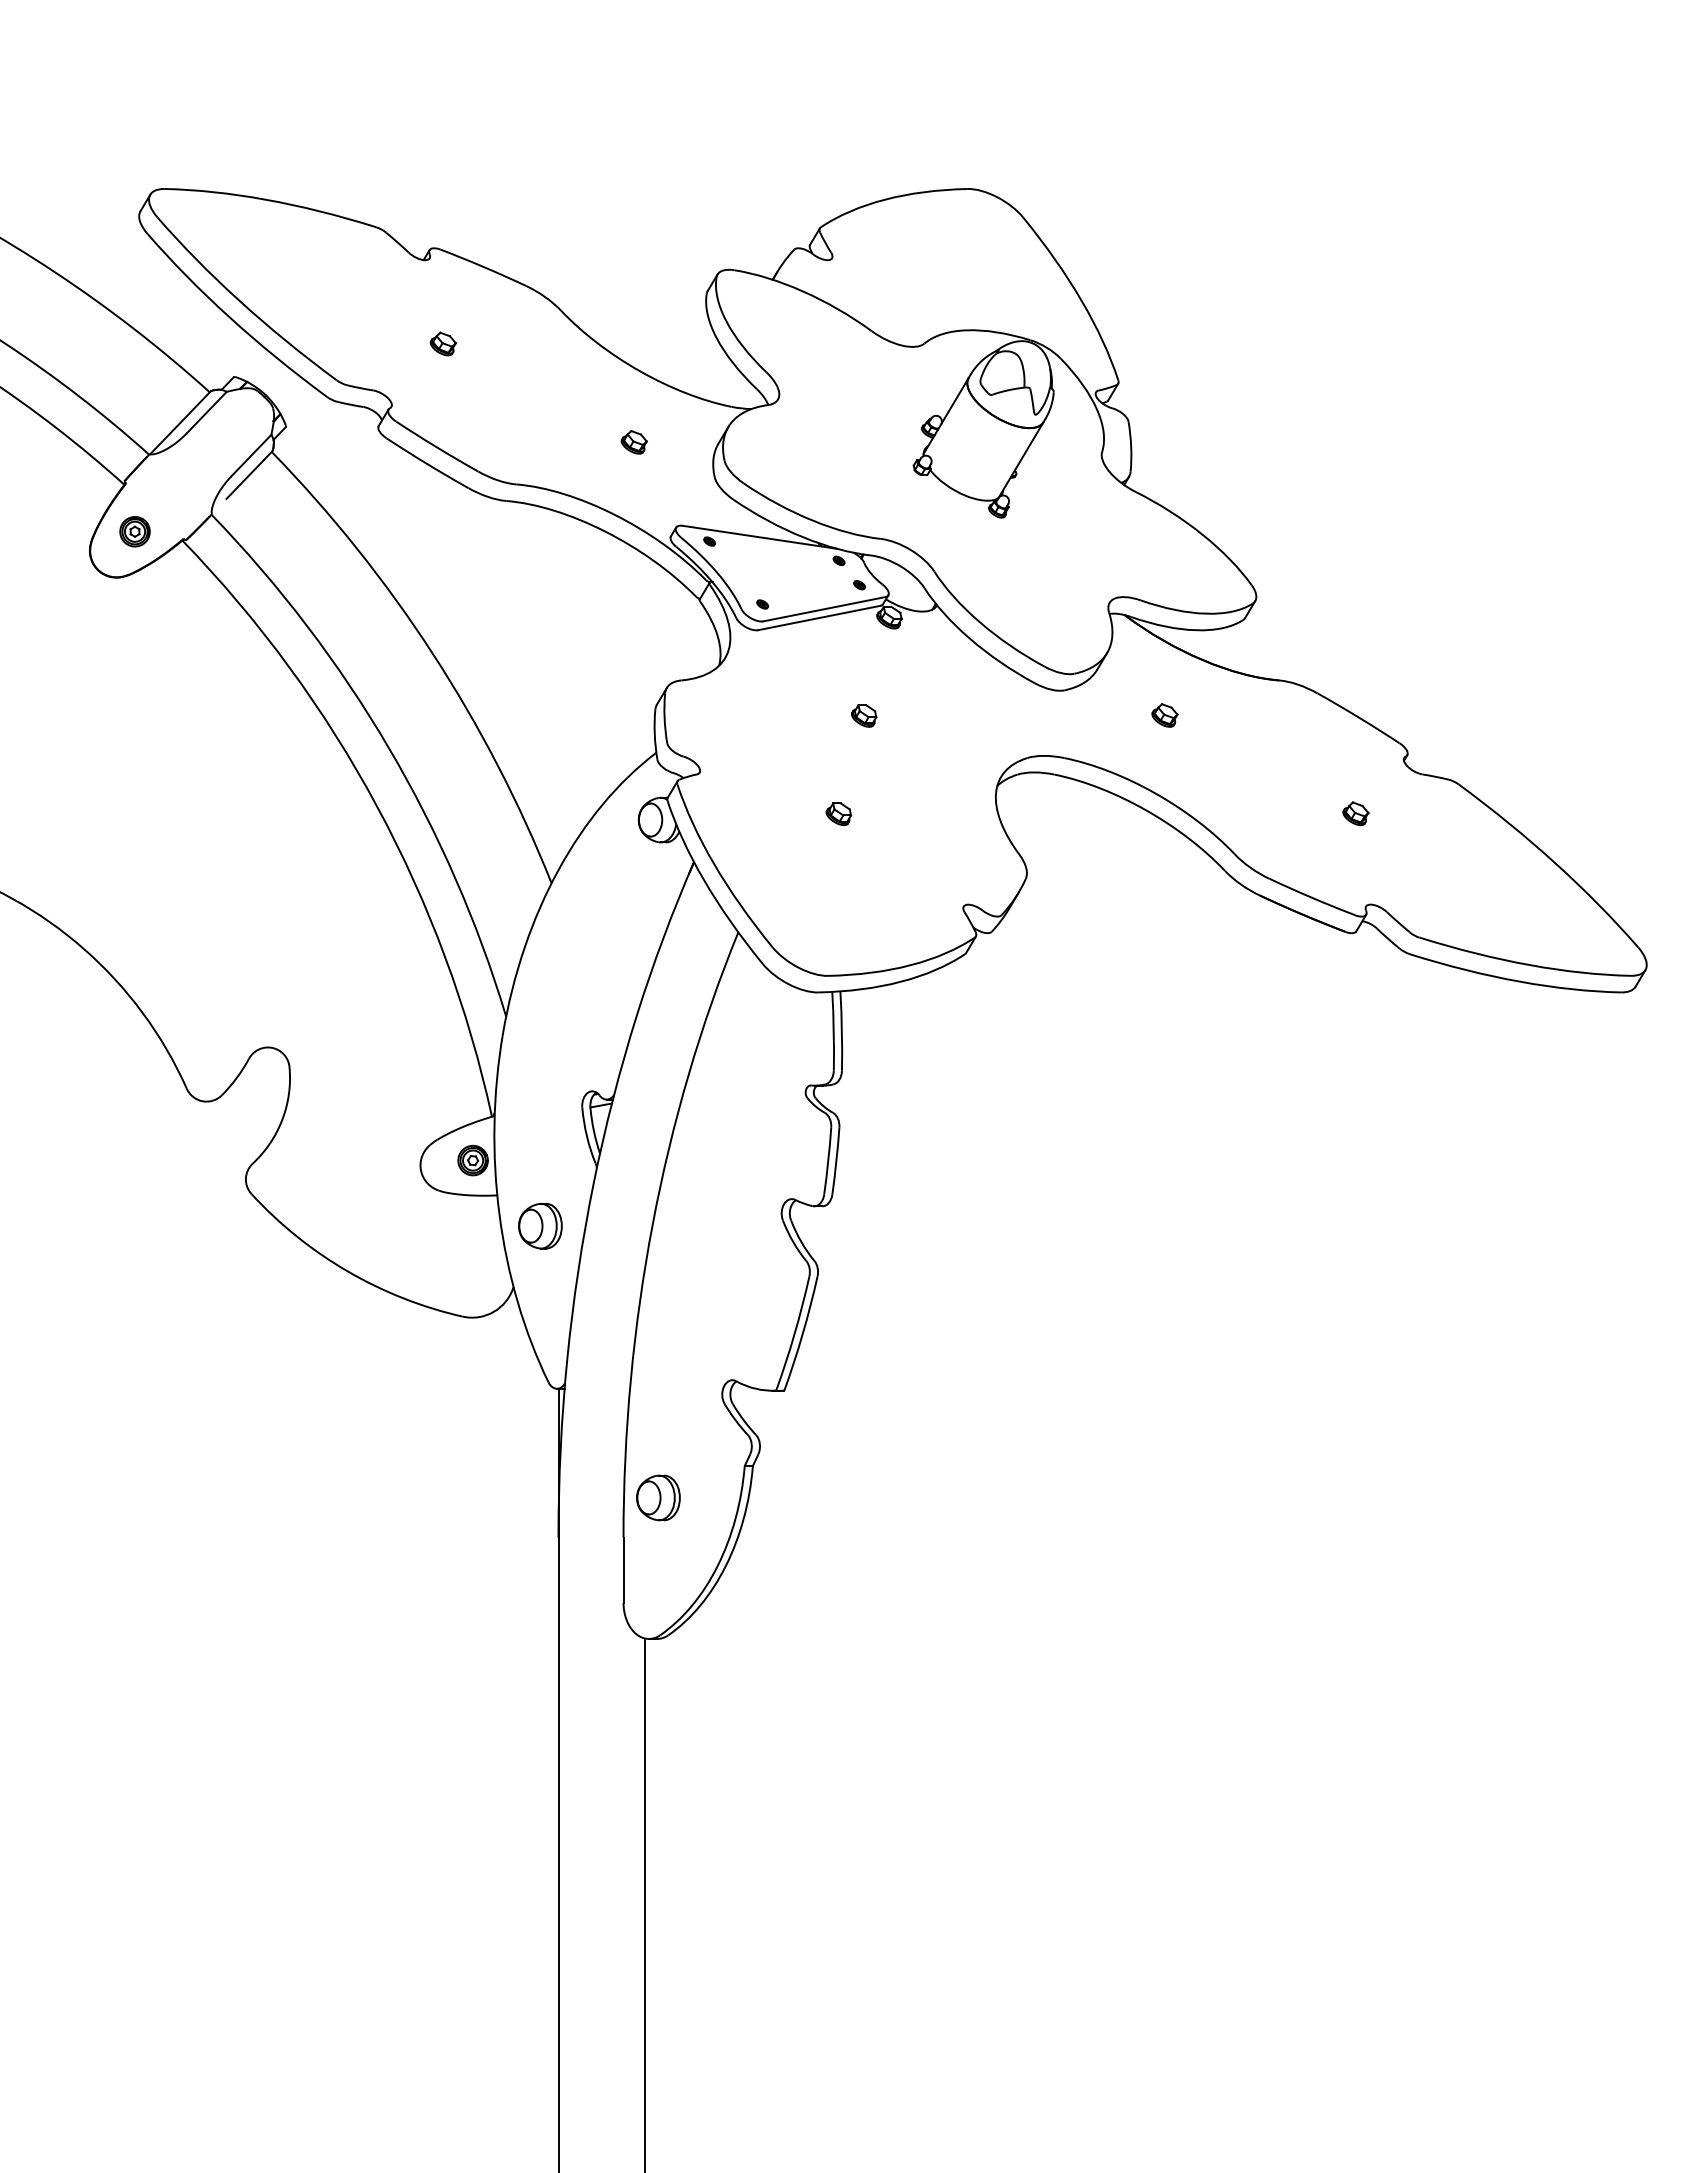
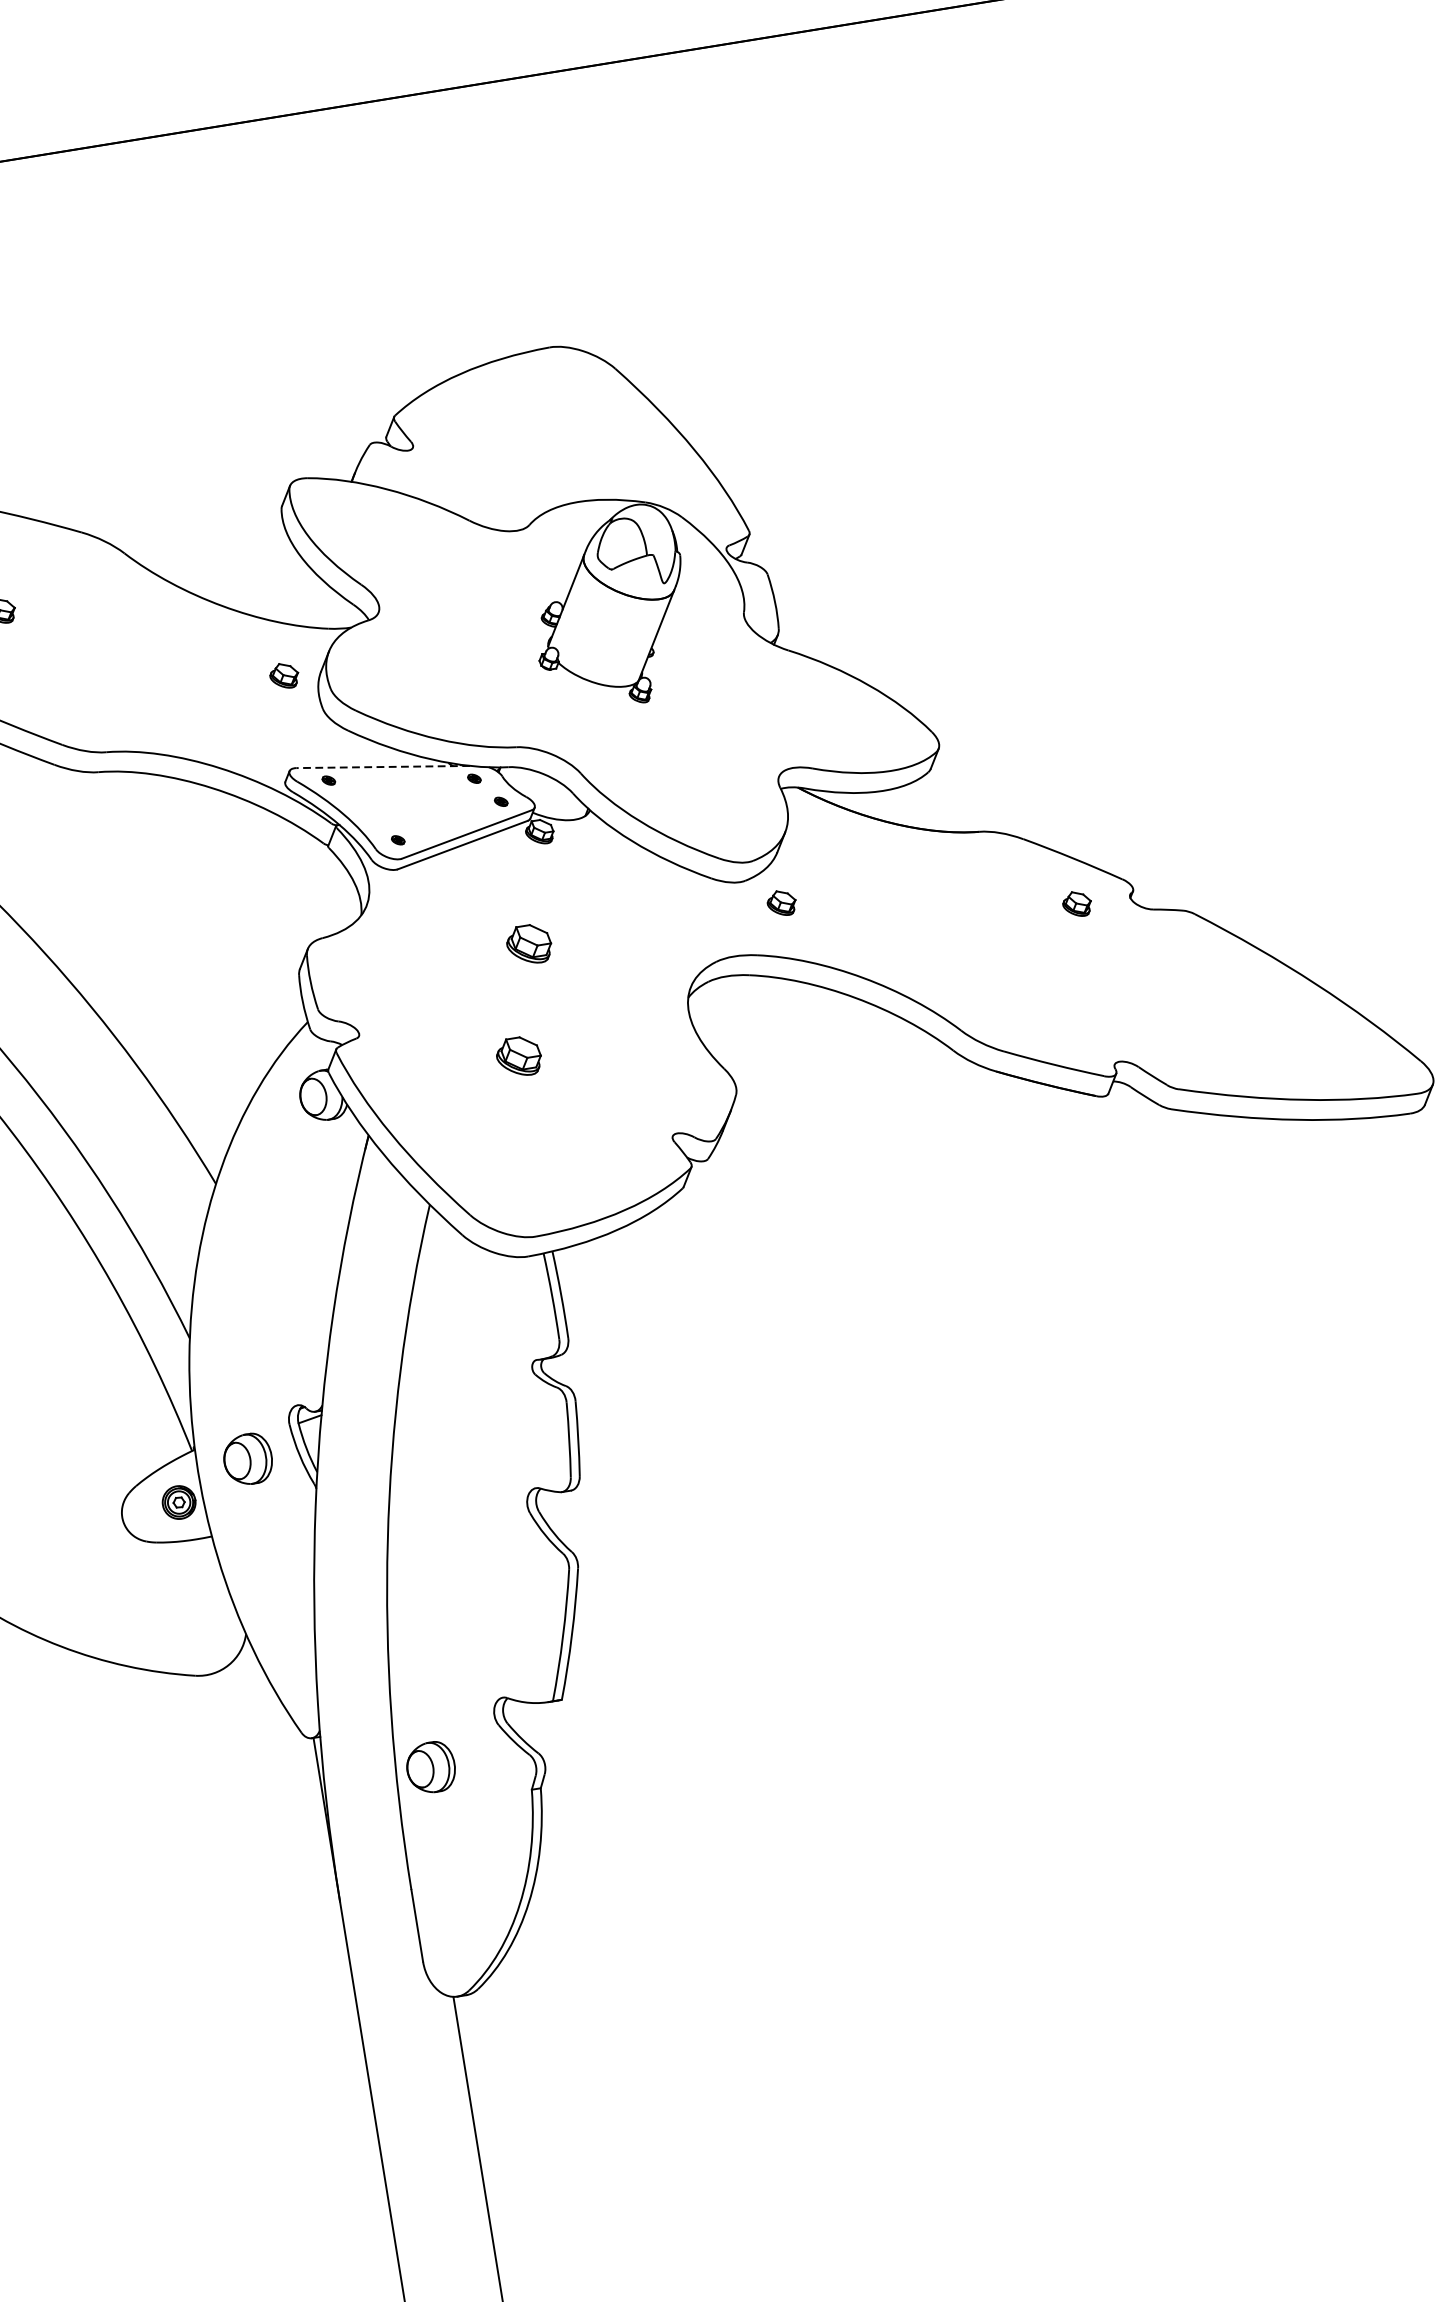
part: (633, 442) -> (283, 676), moved
line: (759, 537) -> (382, 767), solid -> dashed
part: (864, 715) -> (529, 944), size x1.6
part: (1164, 715) -> (781, 903), moved
part: (1355, 813) -> (1076, 903), moved
part: (838, 814) -> (518, 1057), size x1.6
part: (540, 1226) -> (248, 1459), moved
part: (658, 1497) -> (430, 1767), moved

